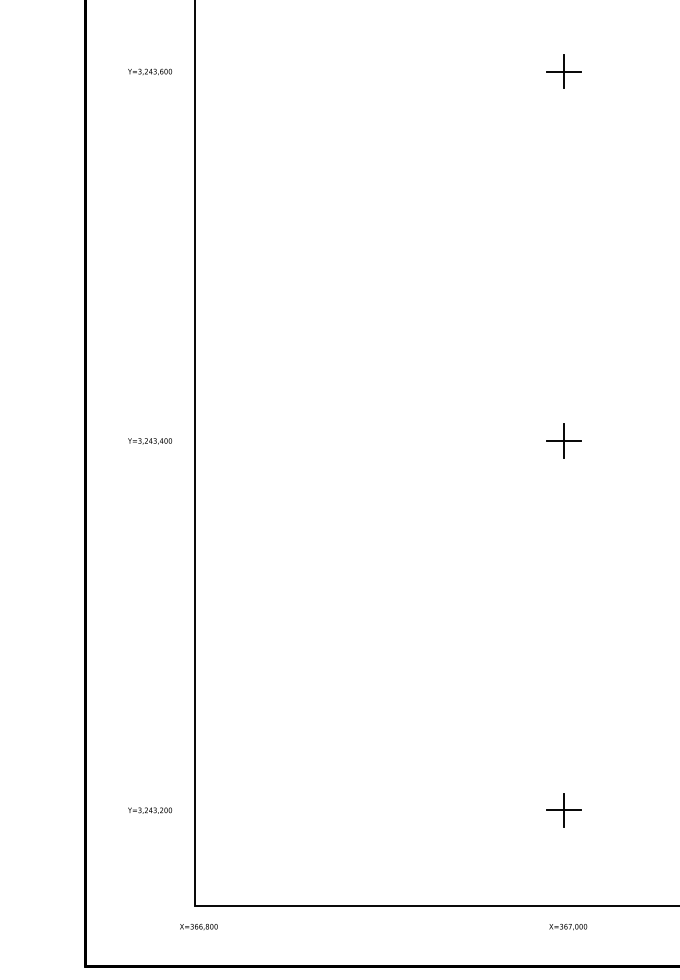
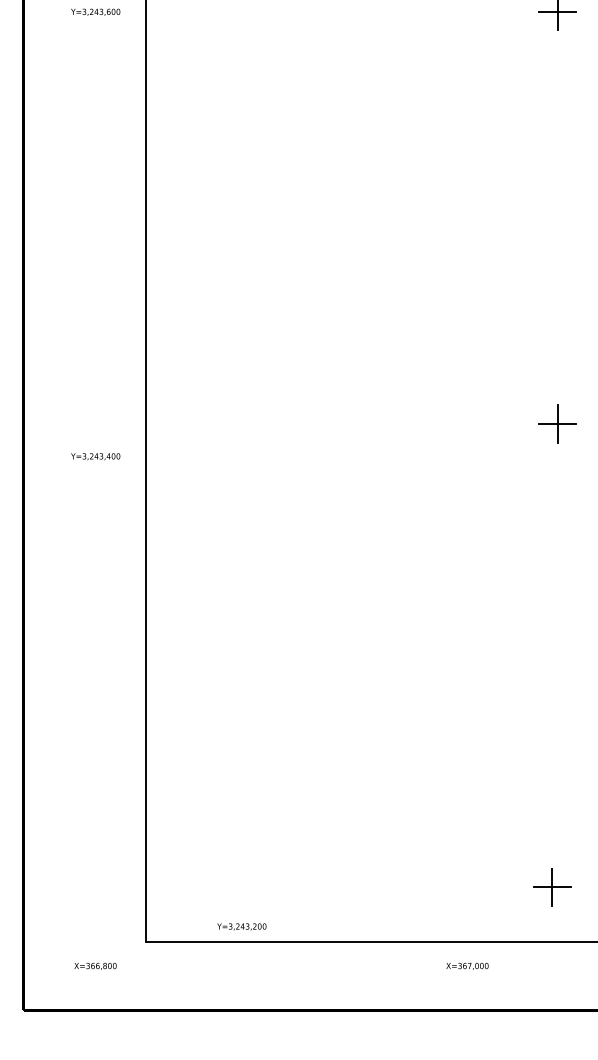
text: (149, 441) -> (95, 456), moved
text: (149, 810) -> (241, 926), moved
part: (563, 810) -> (551, 887), moved
text: (198, 927) -> (95, 966), moved
text: (568, 927) -> (467, 966), moved

